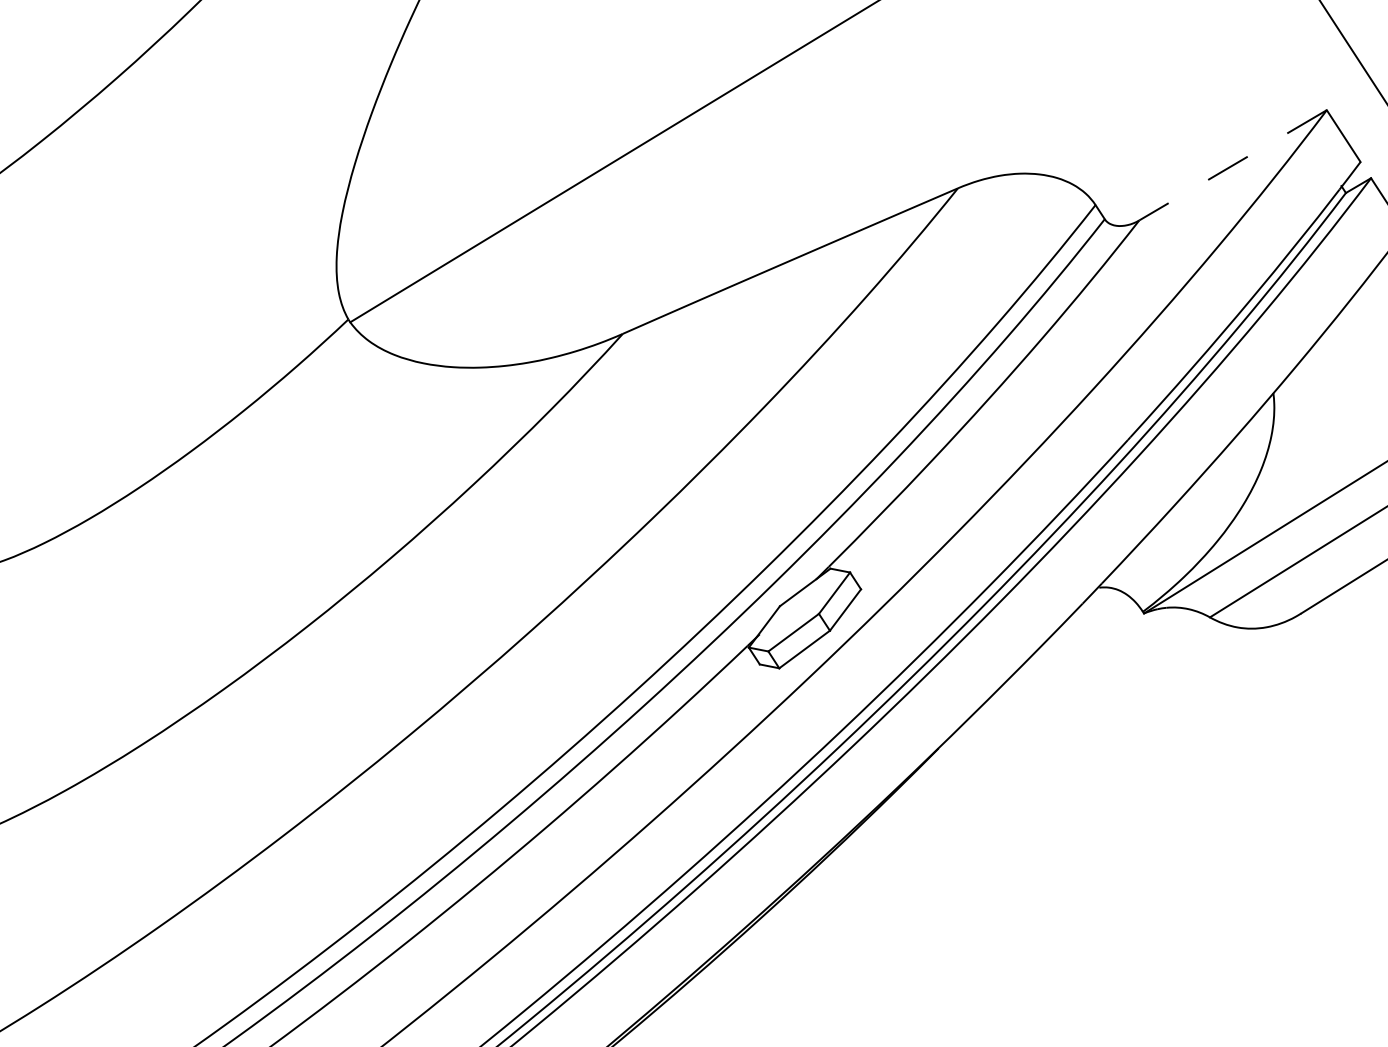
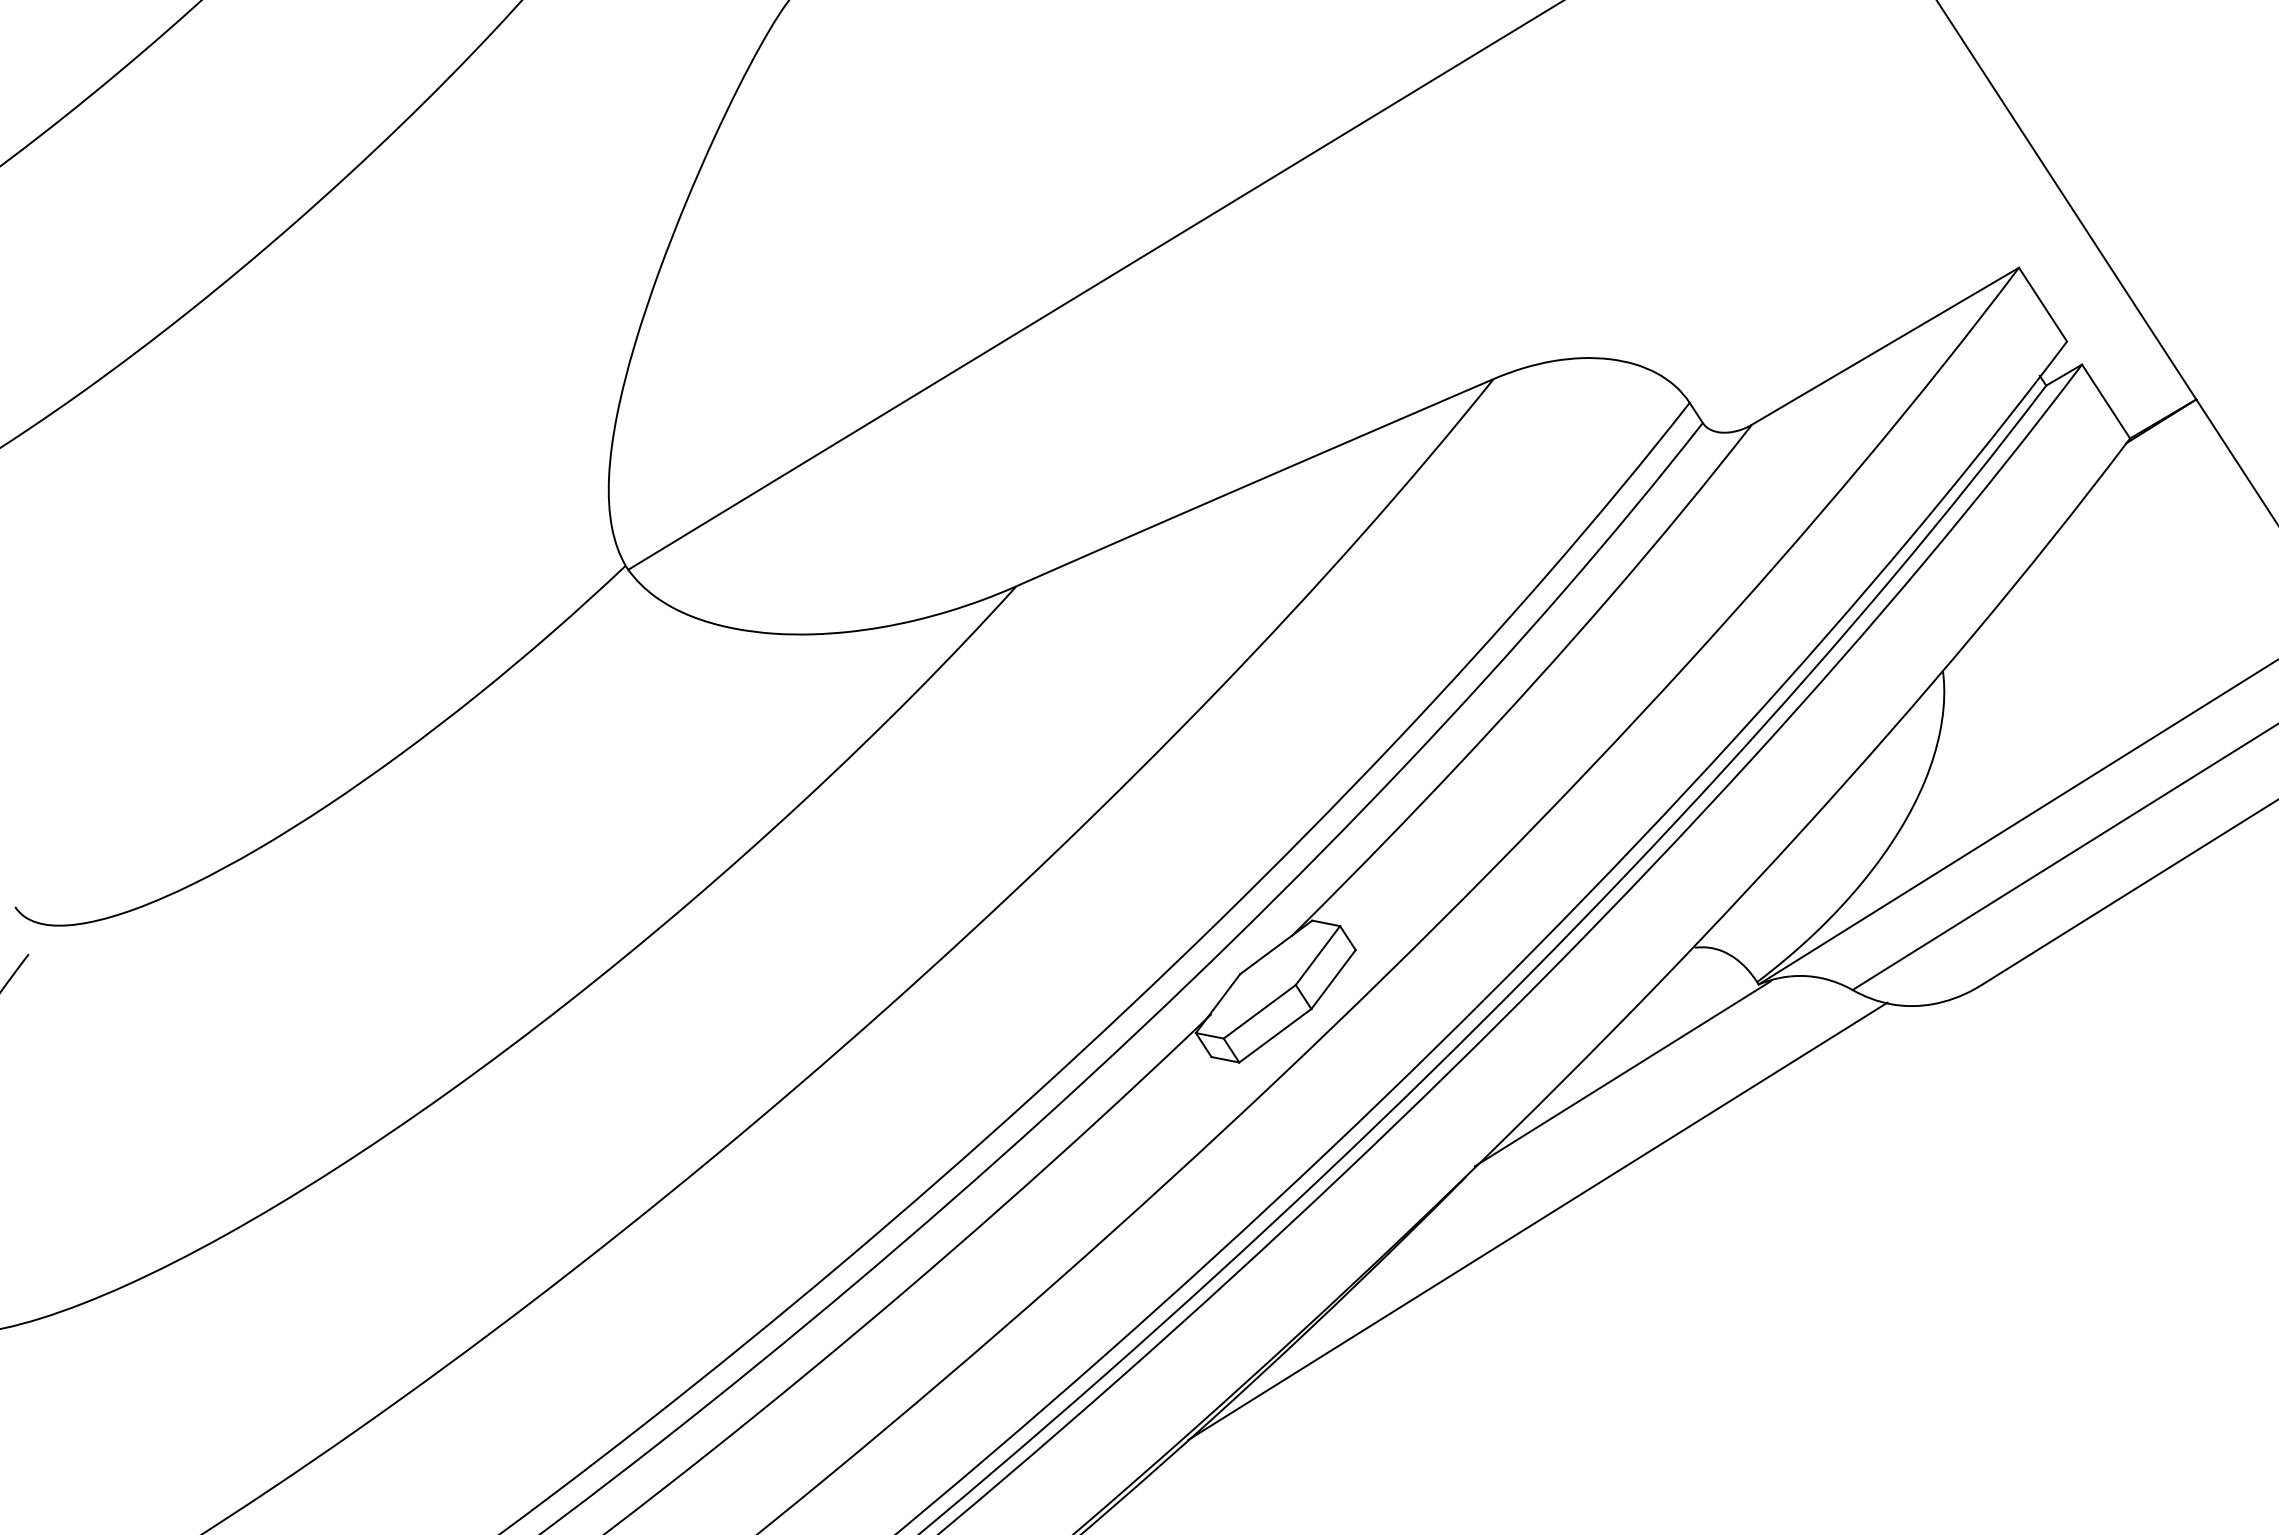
line: (1233, 165) -> (1885, 346), dashed -> solid
line: (1048, 676) -> (1622, 1073), added
line: (988, 779) -> (1537, 1221), added

